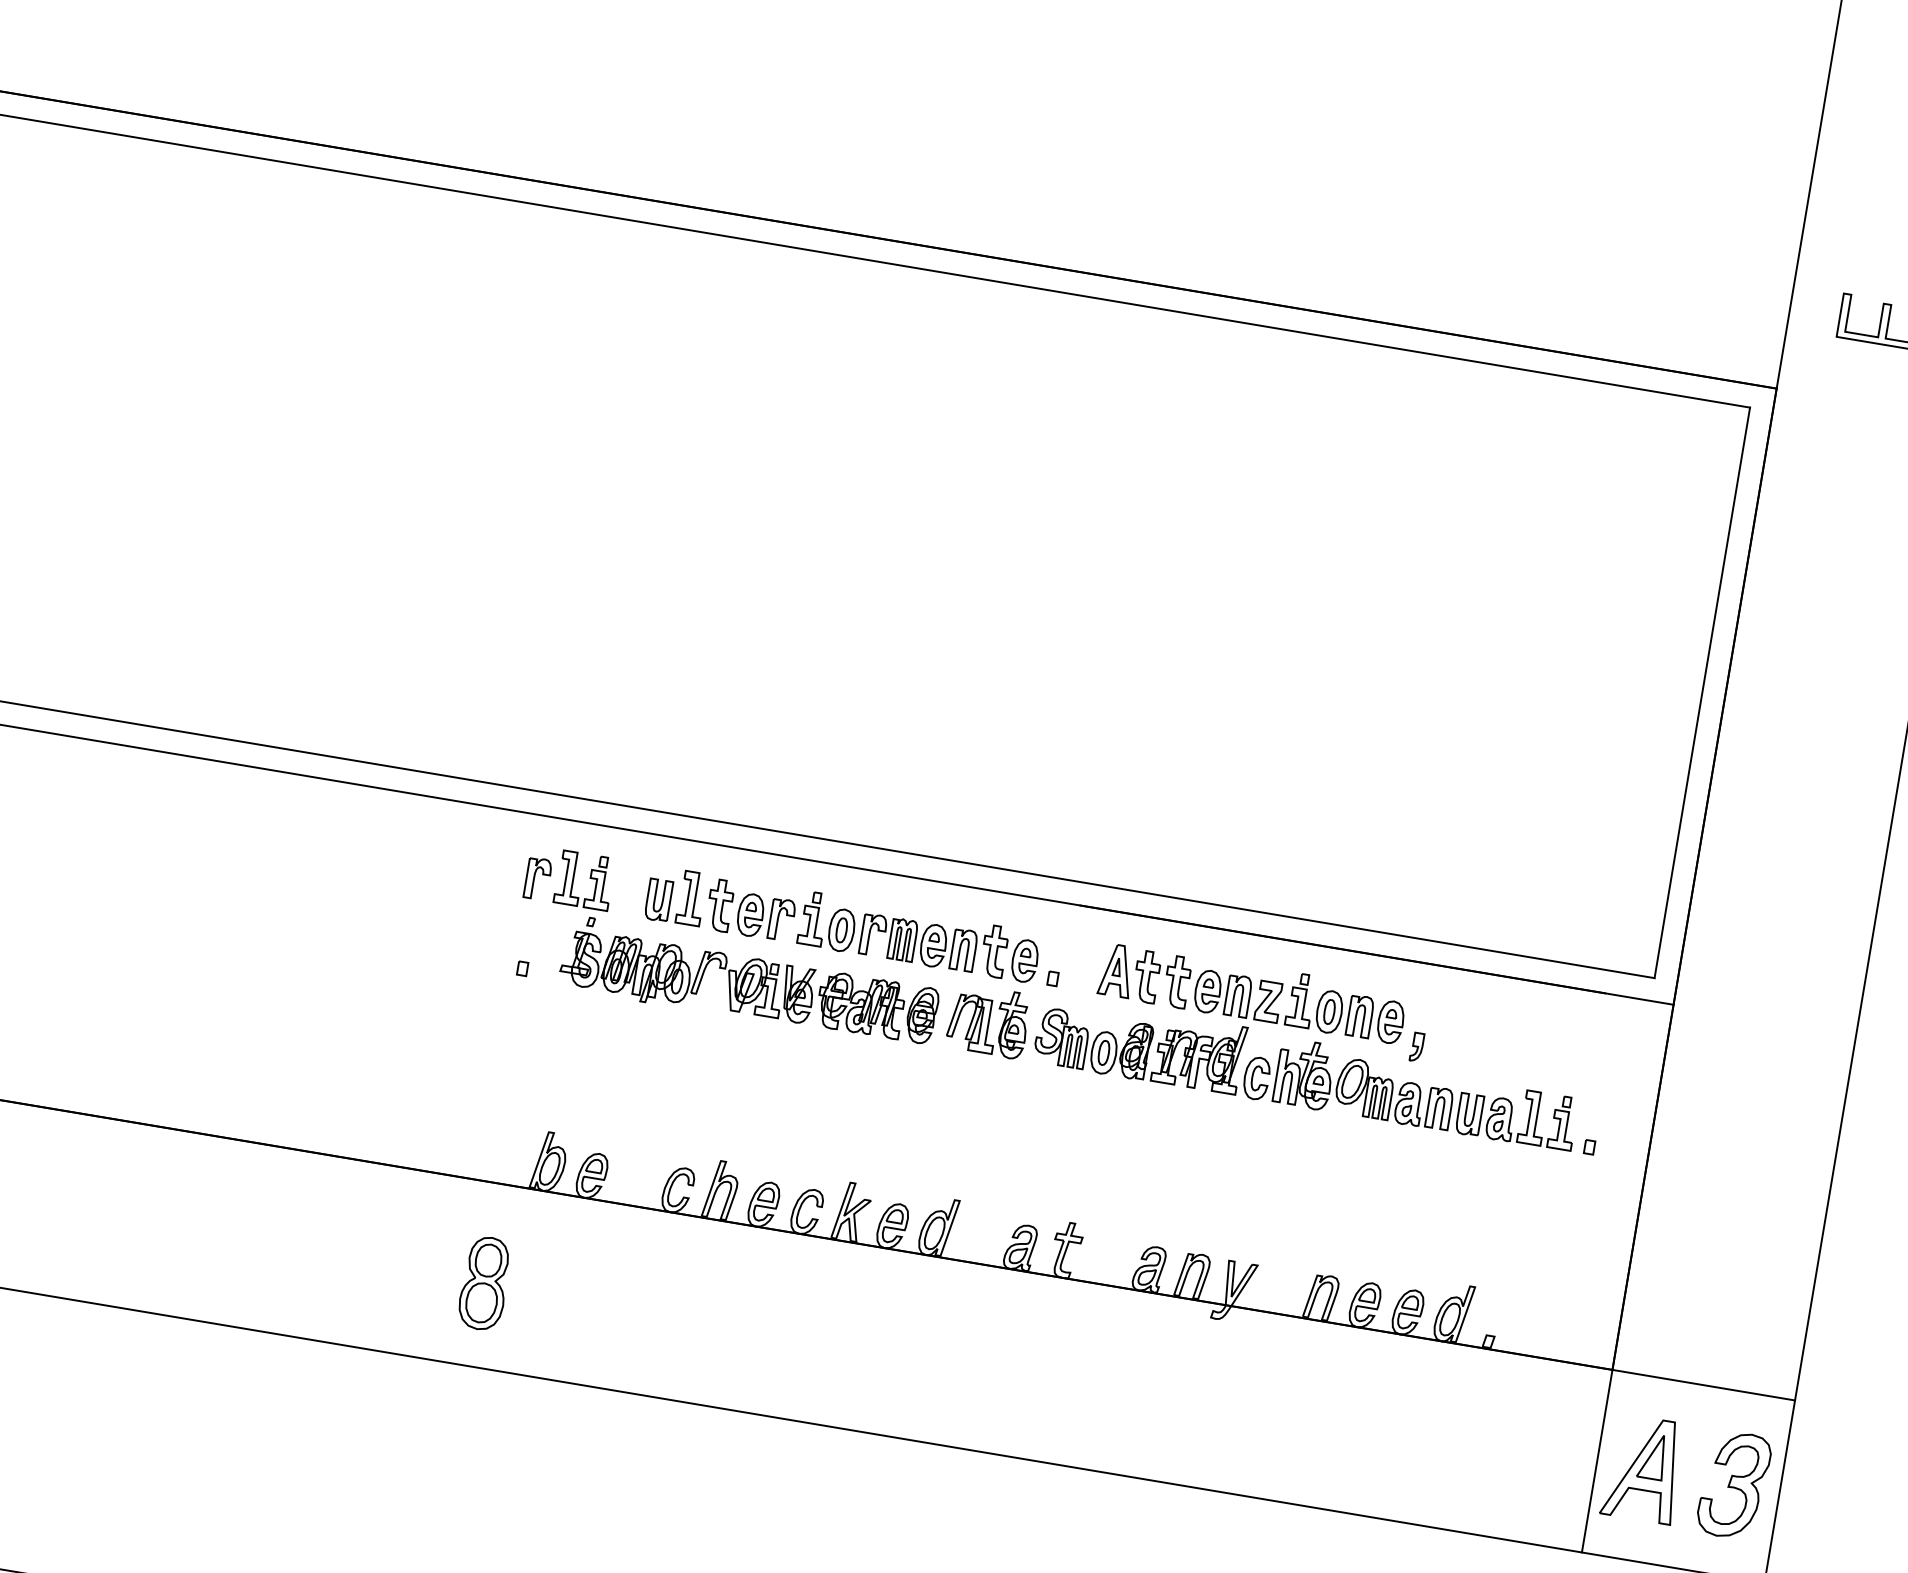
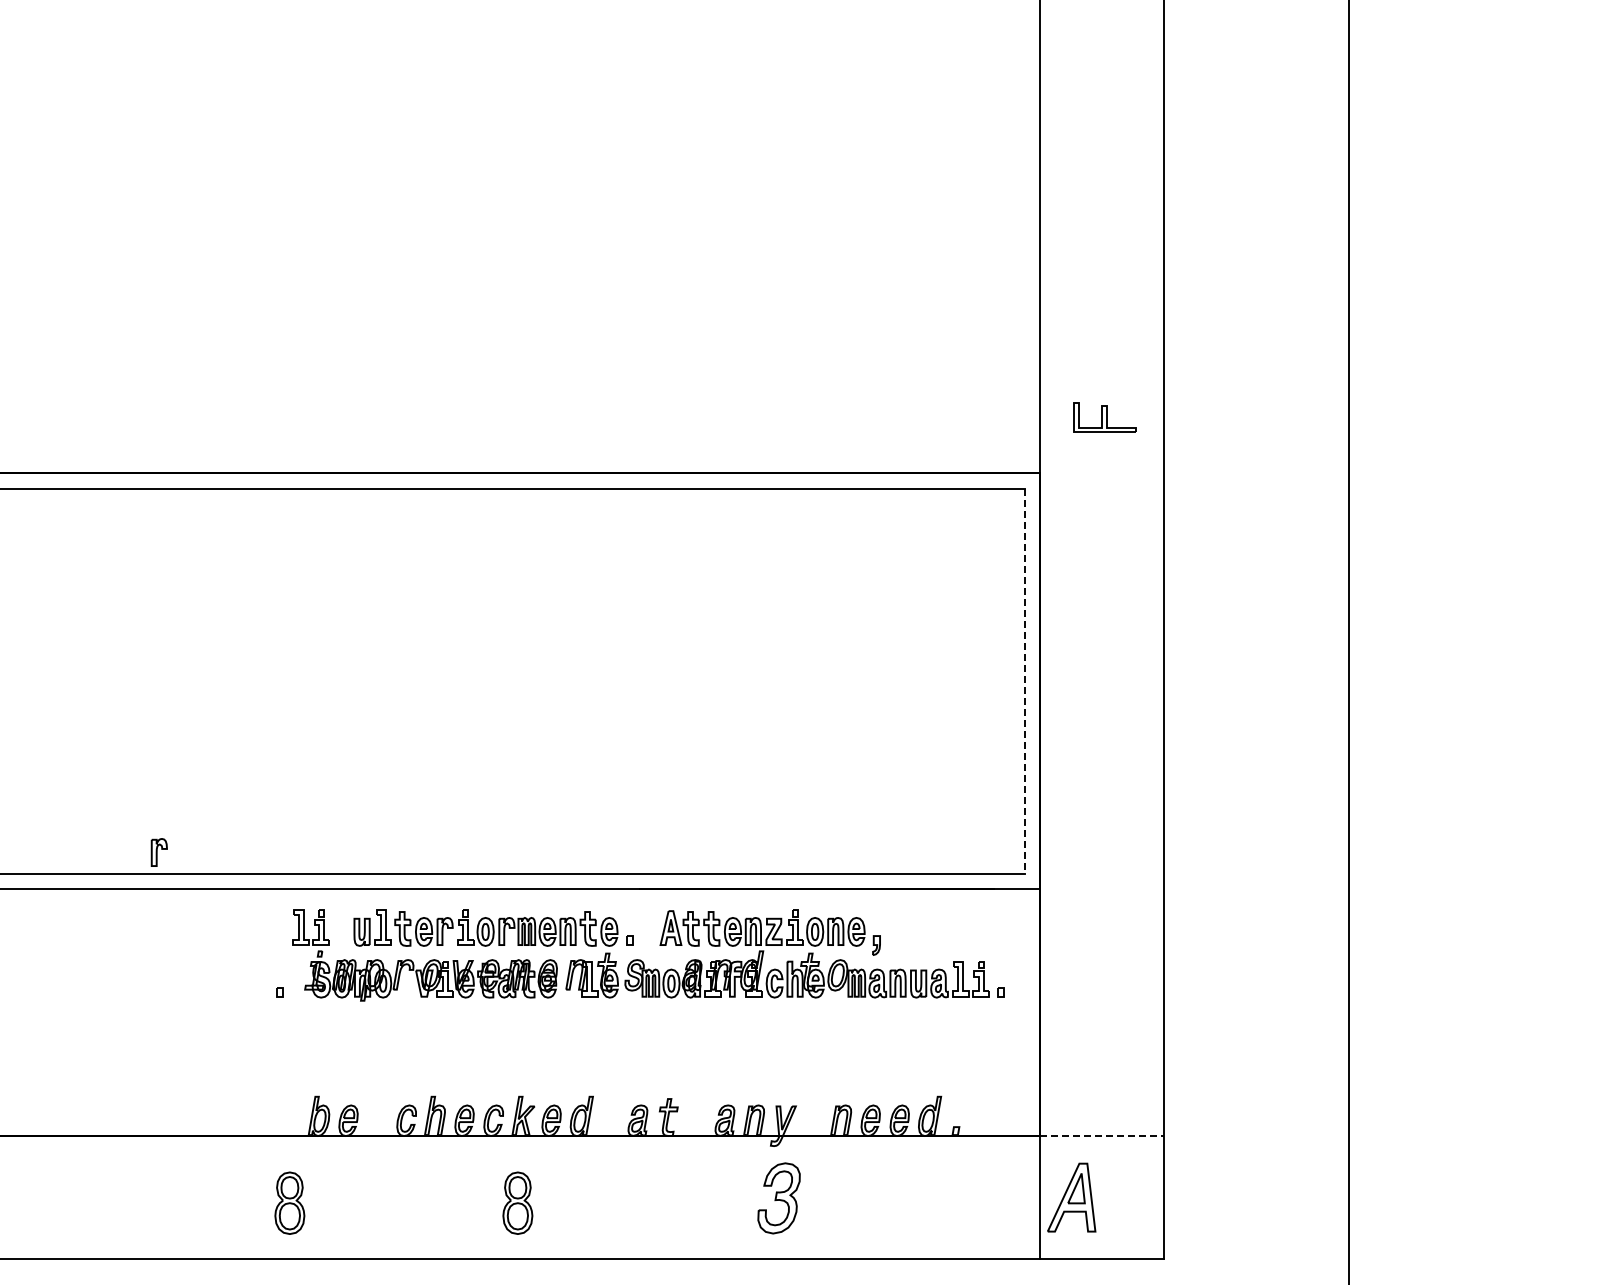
line: (1702, 693) -> (1025, 681), solid -> dashed
part: (536, 878) -> (158, 852), moved
part: (821, 1338) -> (517, 1202), added
line: (1704, 1385) -> (1102, 1136), solid -> dashed
part: (1733, 1485) -> (778, 1198), moved

